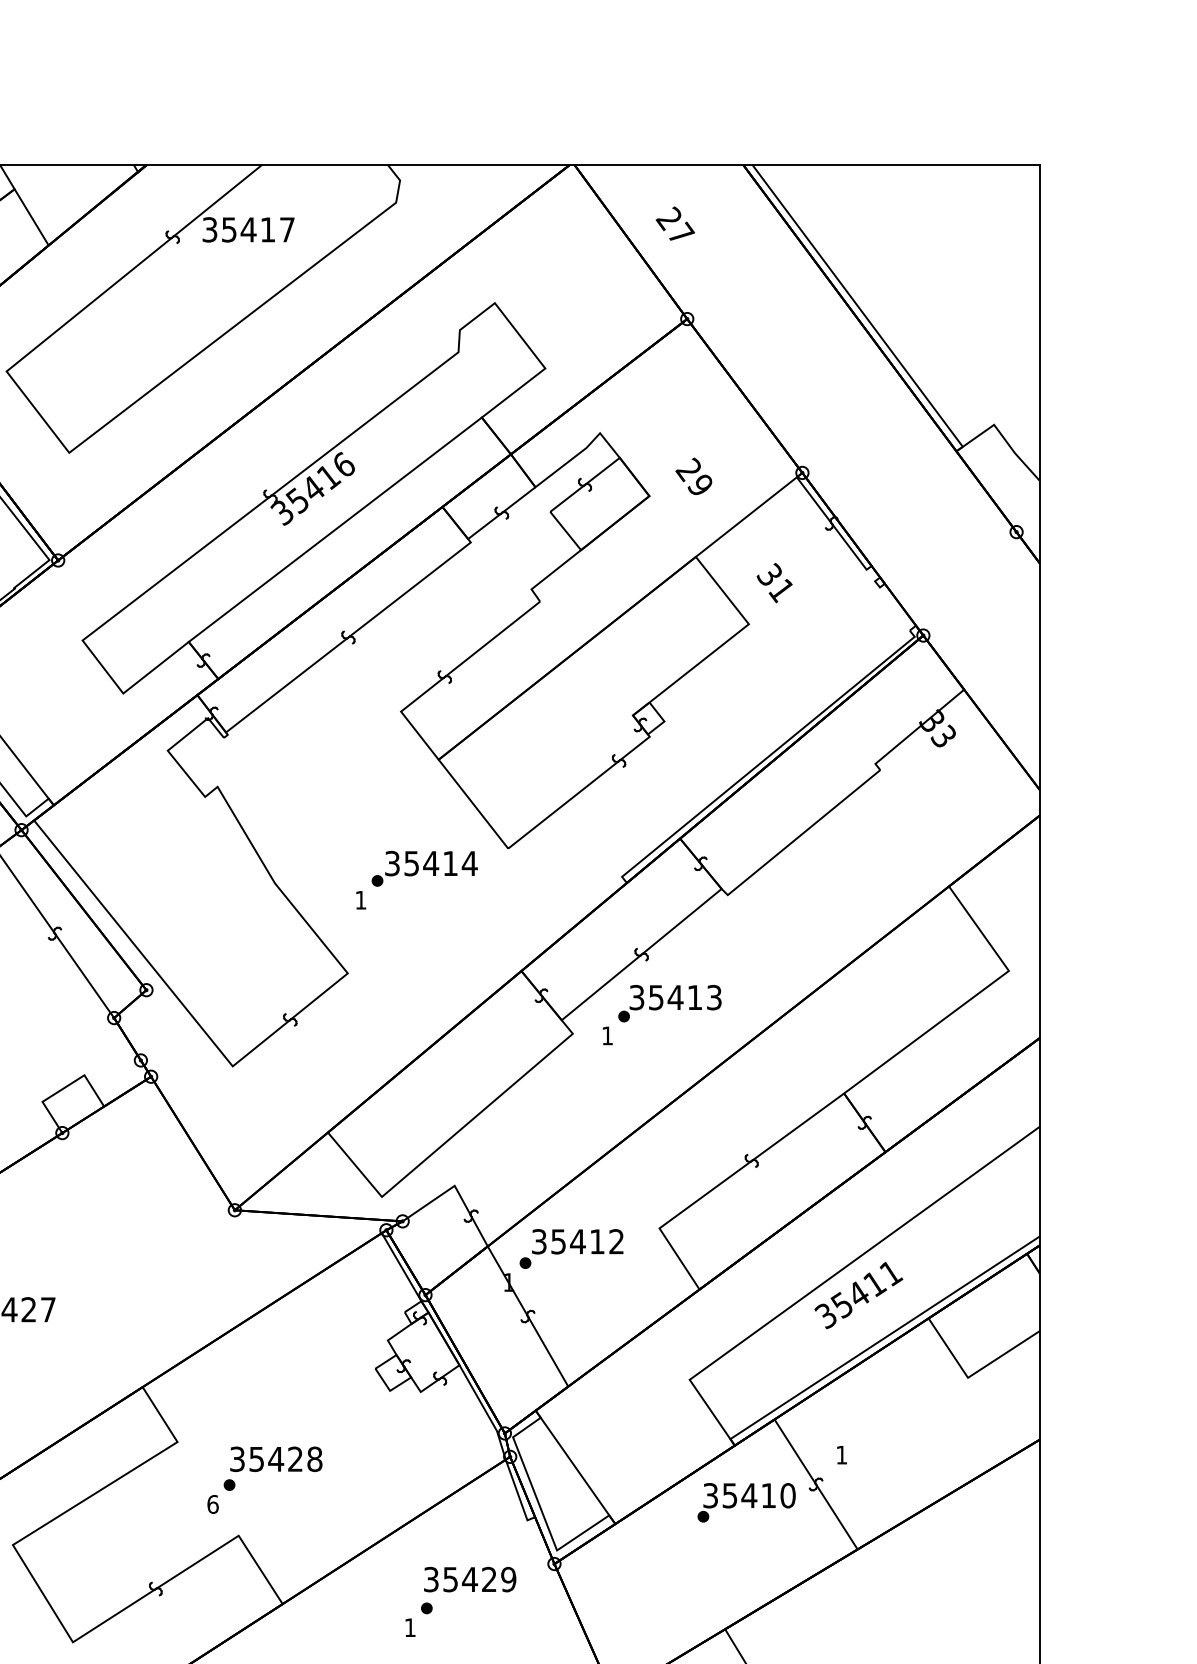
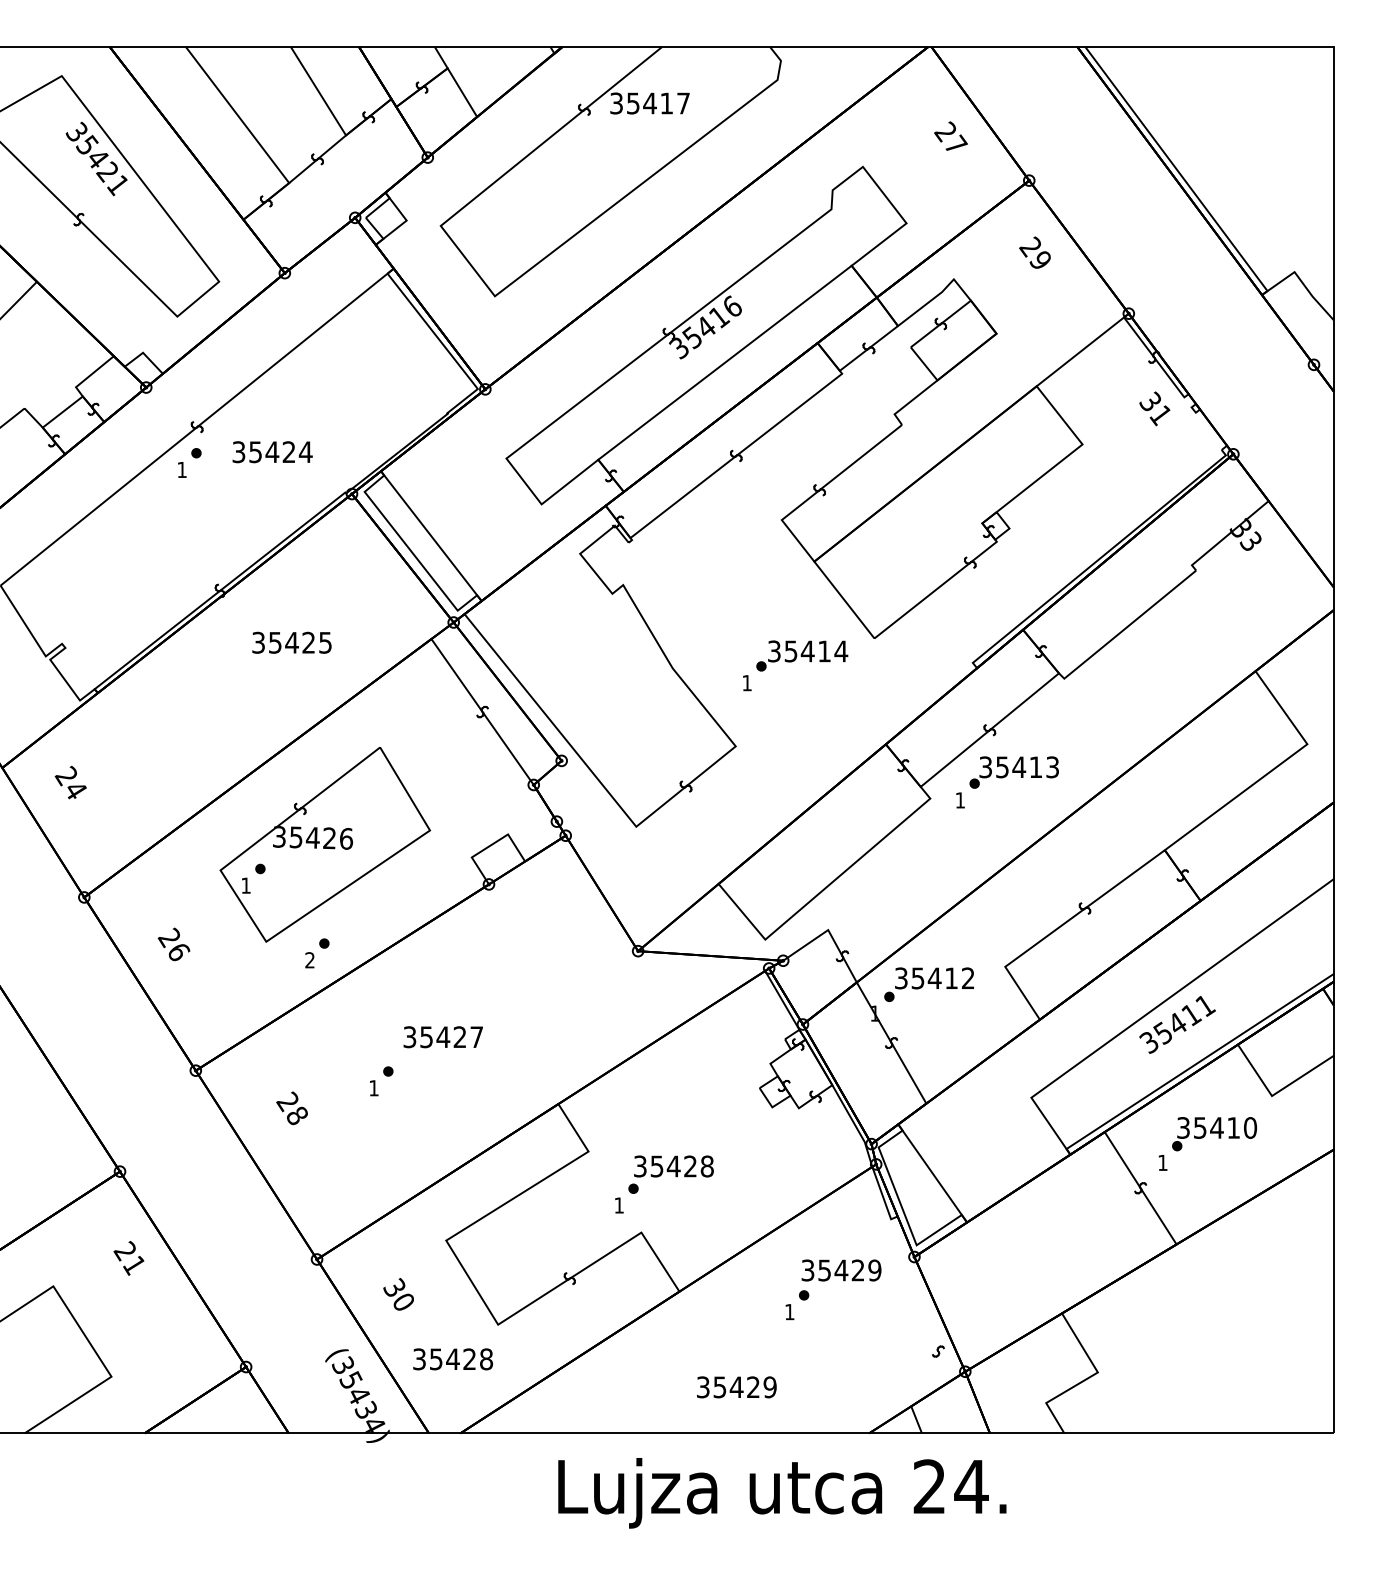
text: (674, 222) -> (950, 135), moved
text: (693, 476) -> (1034, 252), moved
text: (774, 582) -> (1154, 408), moved
part: (746, 1503) -> (1214, 1134), moved
text: (213, 1504) -> (619, 1205), 6 -> 1

